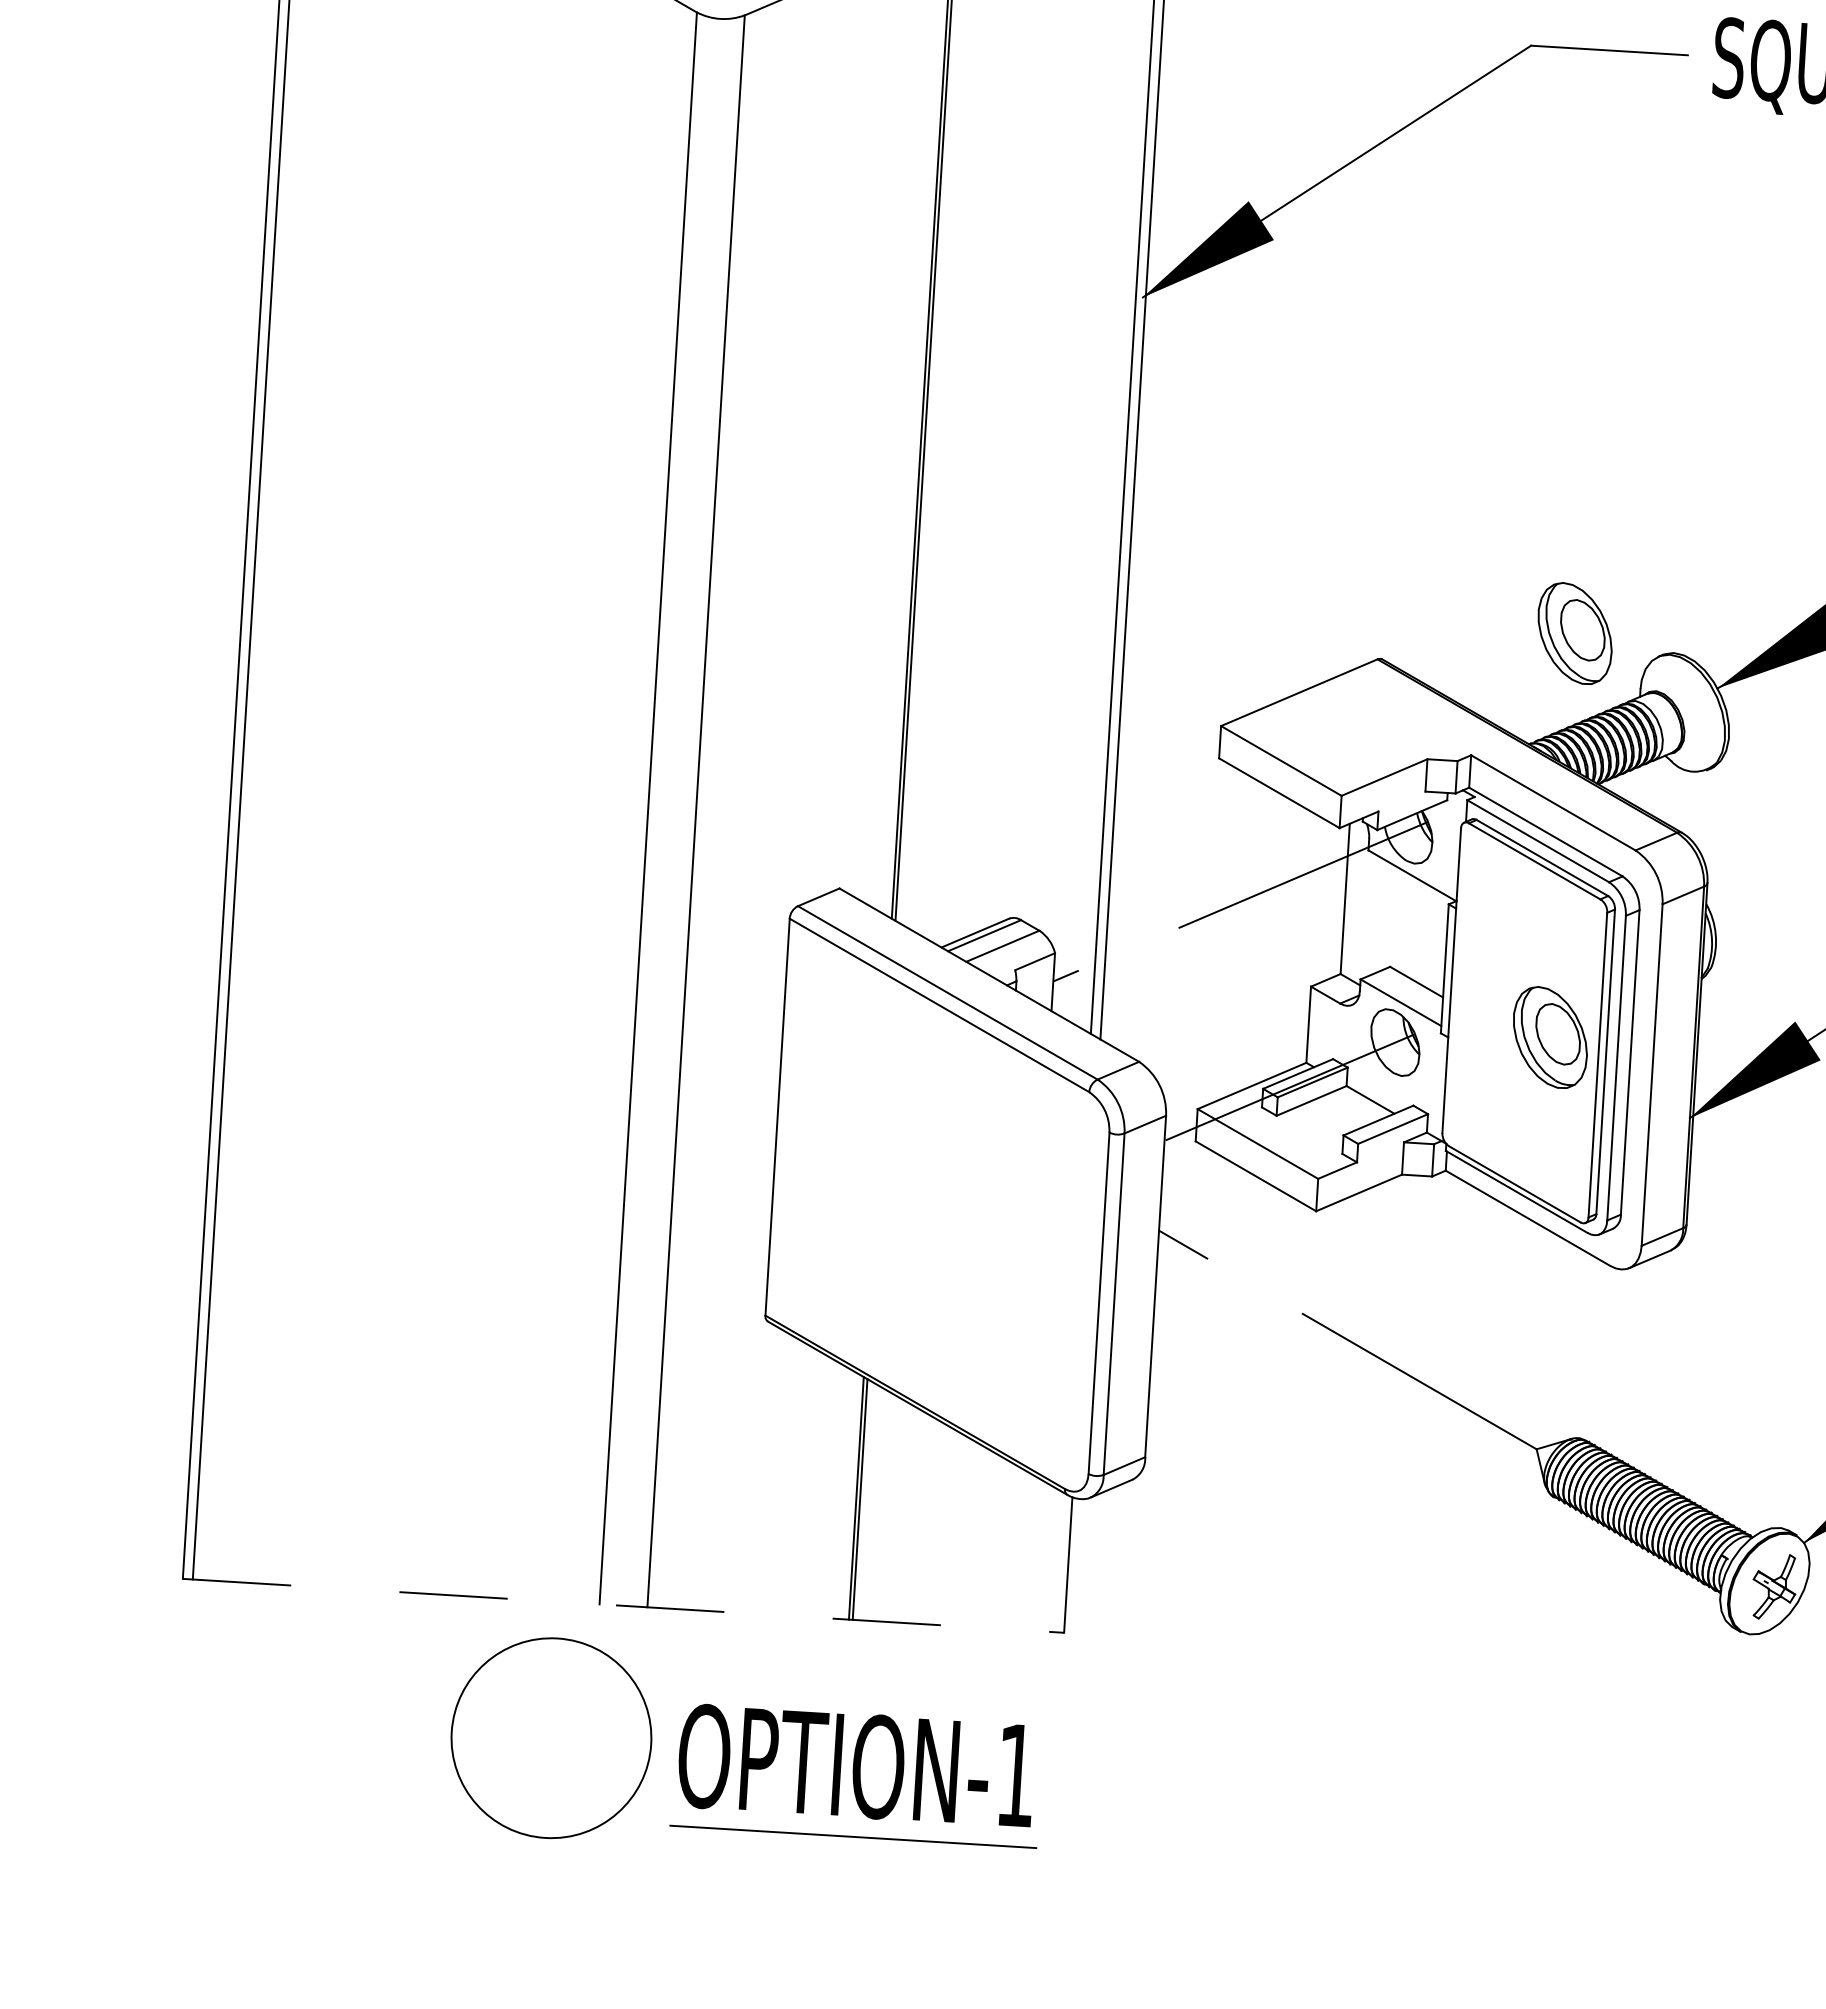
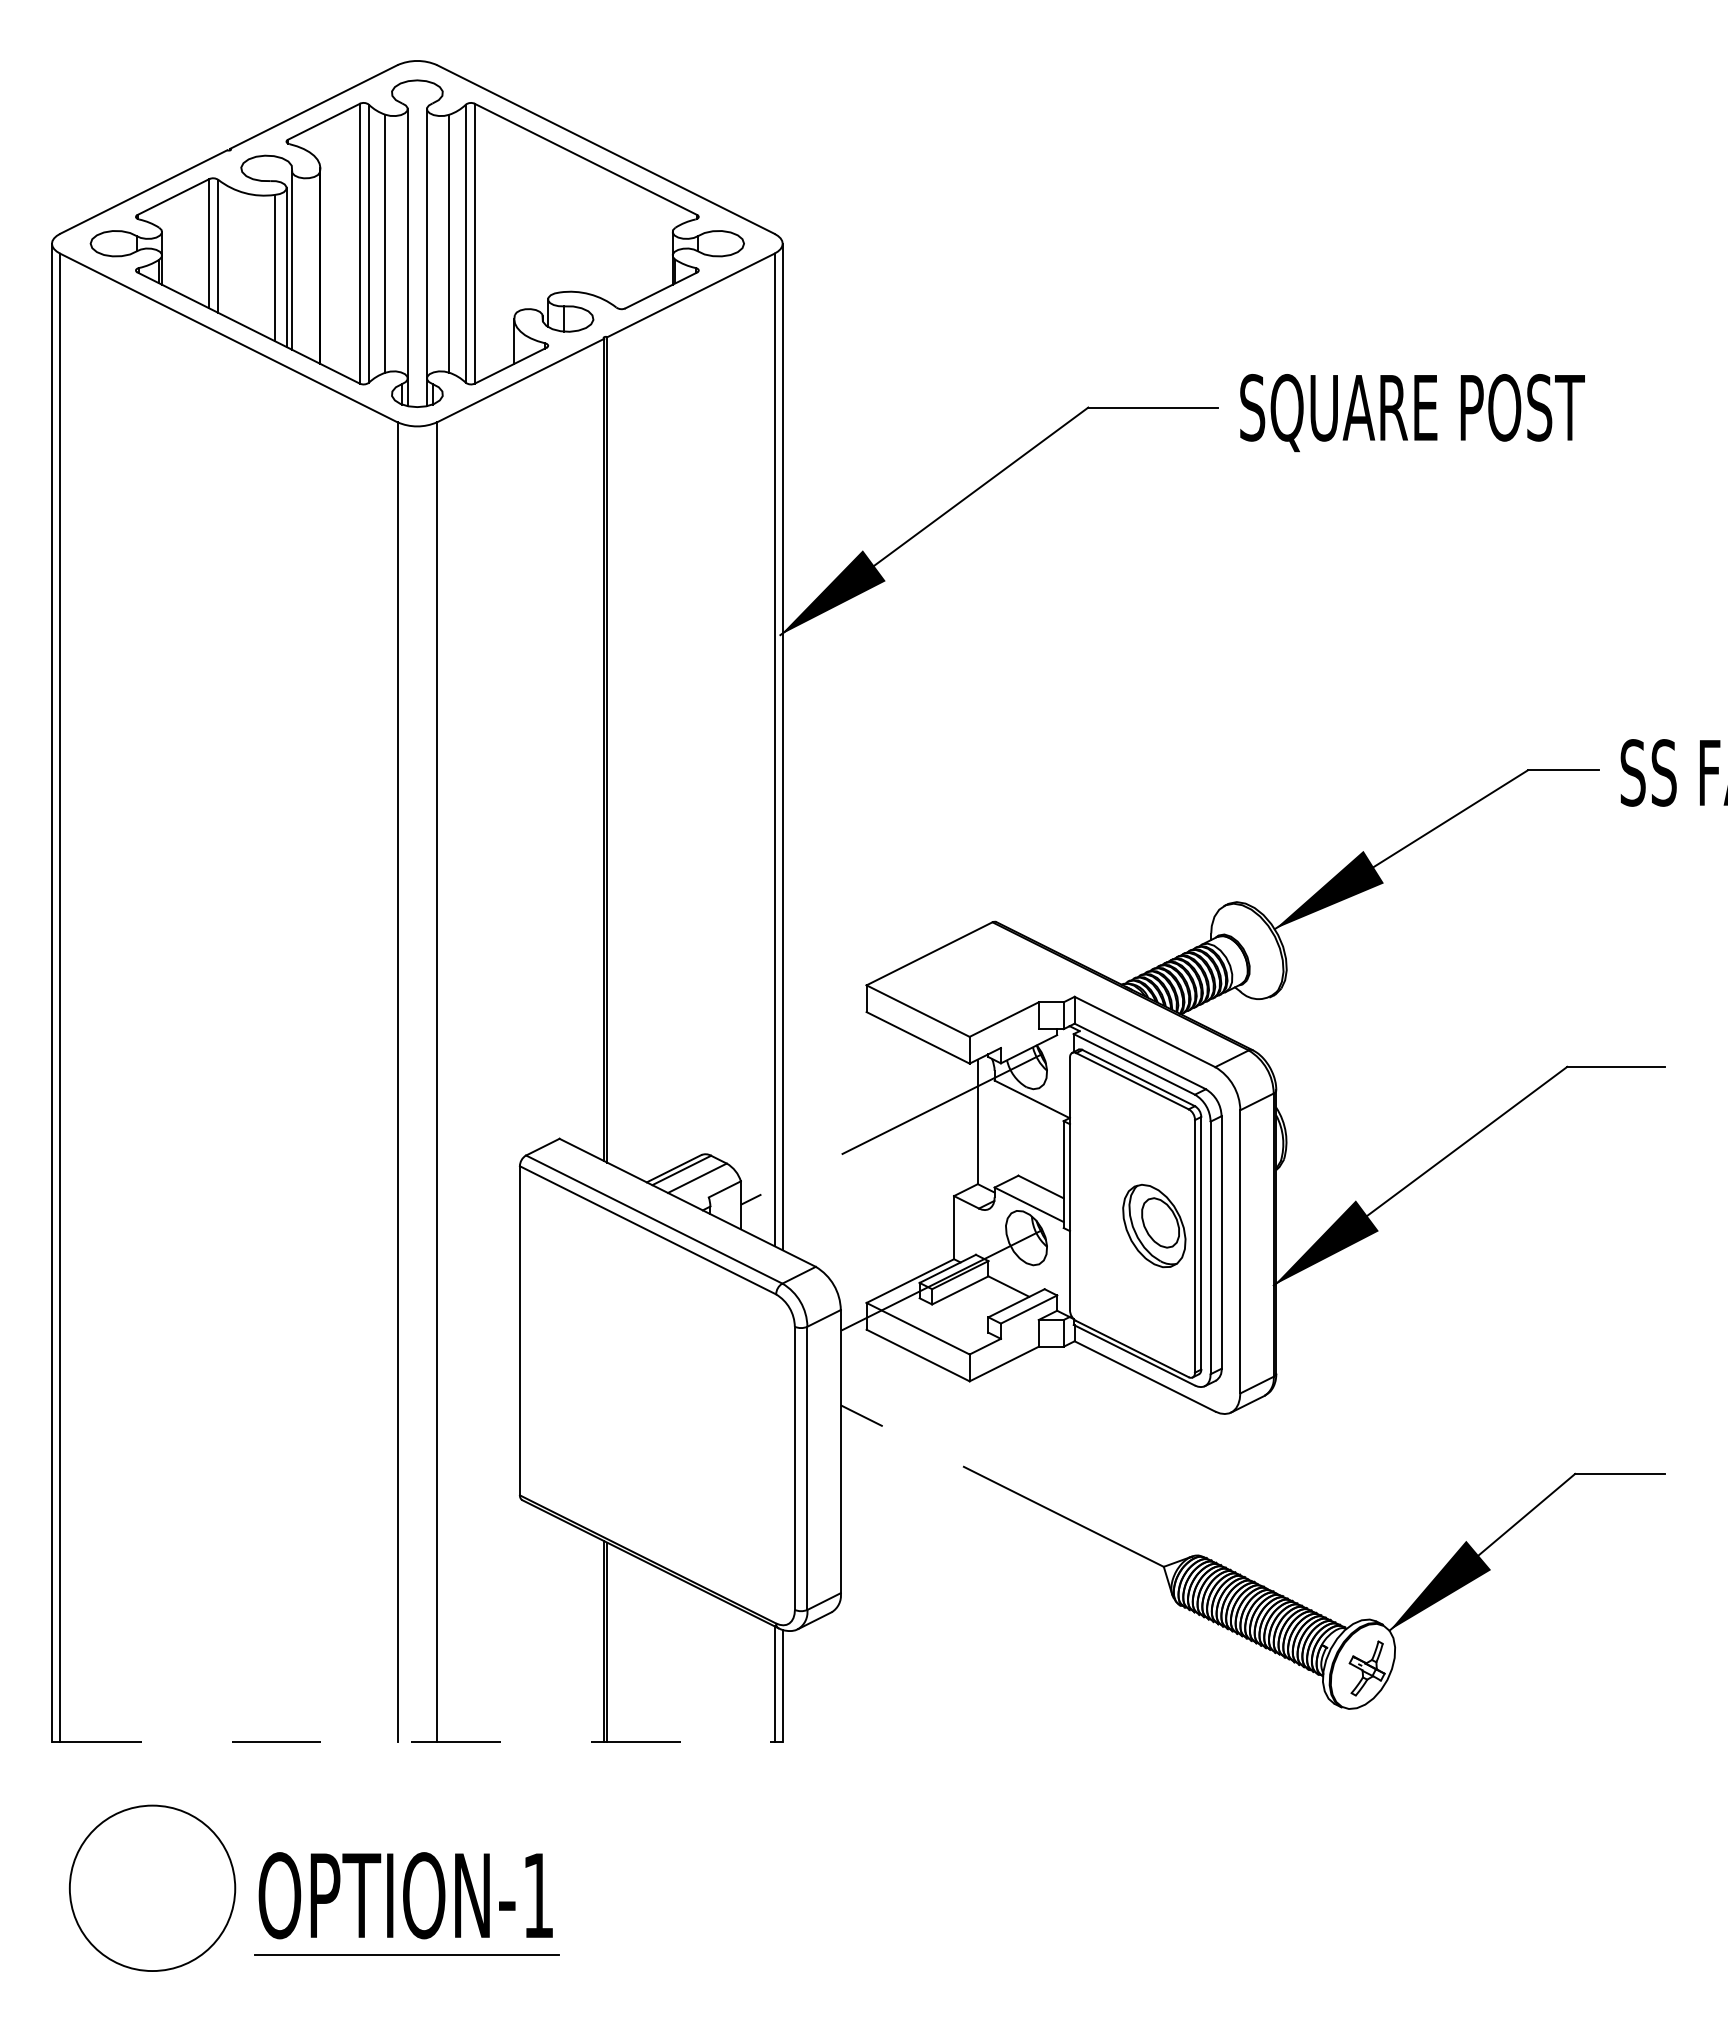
part: (1575, 634) -> (1154, 891), removed
line: (1058, 1562) -> (774, 1684), added
part: (745, 1749) -> (313, 1887), moved

